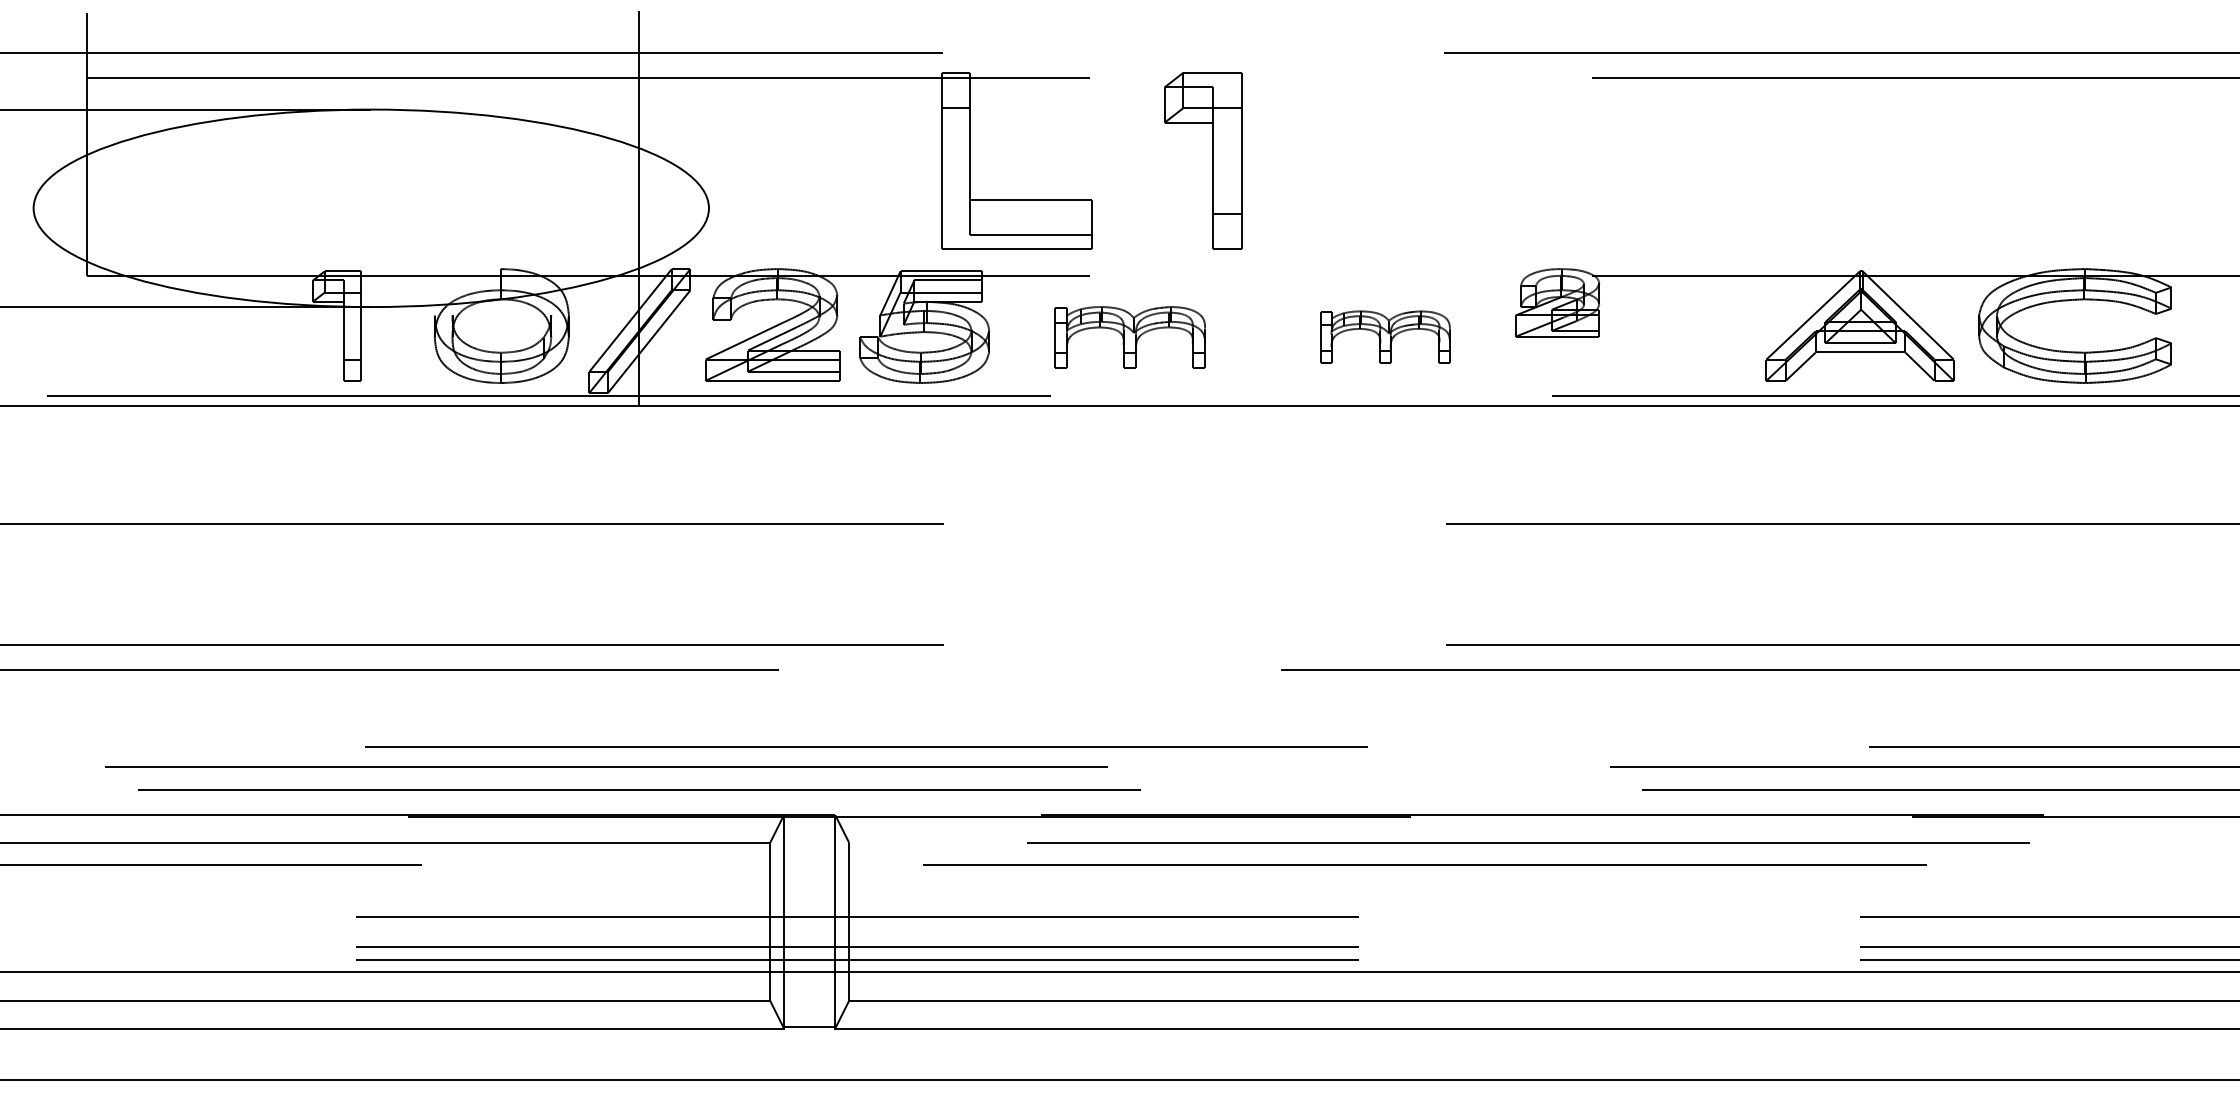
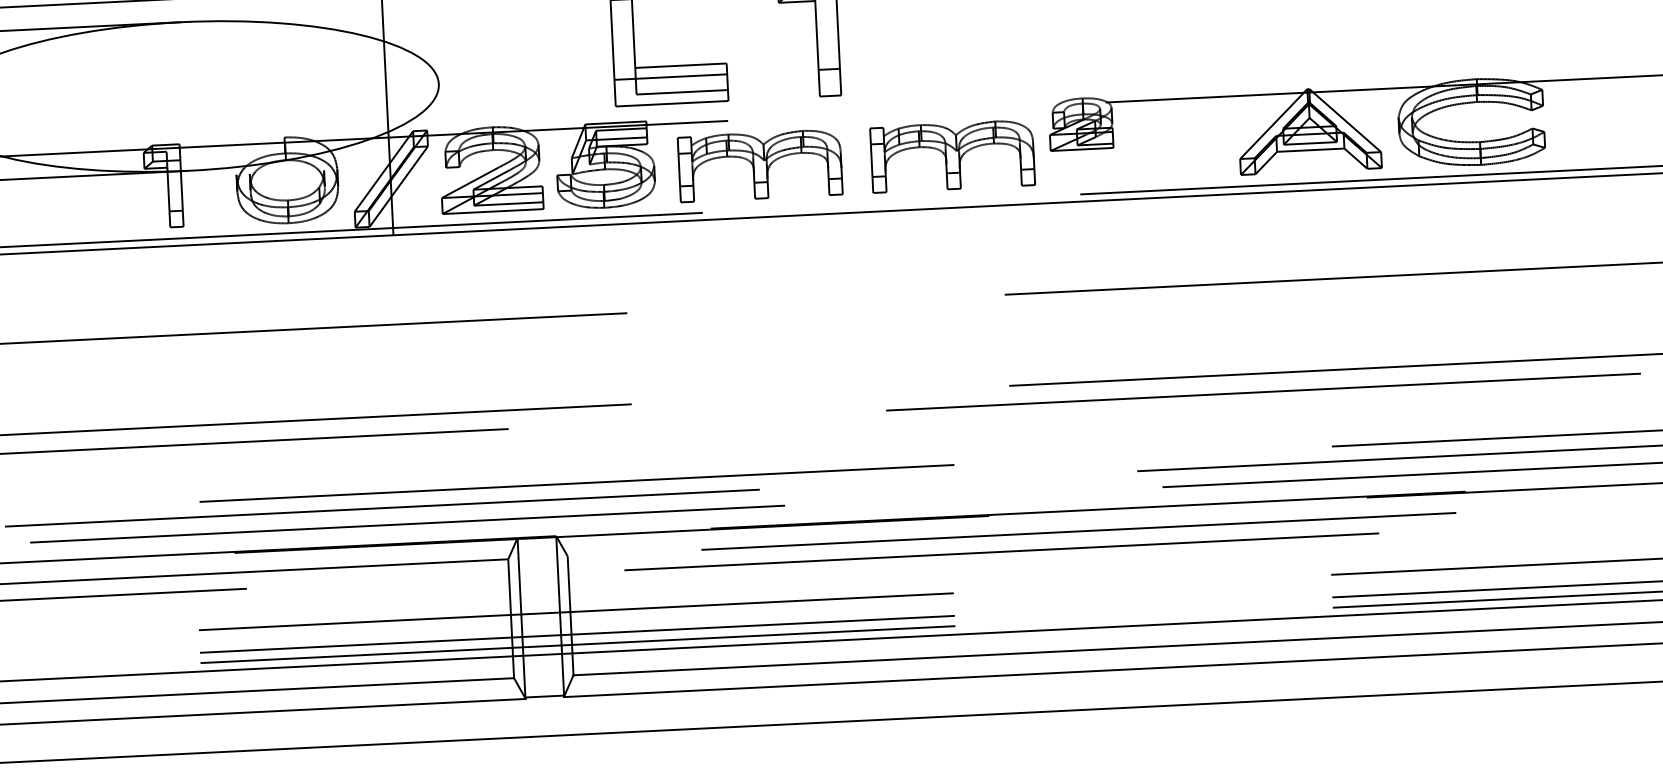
line: (1016, 214) -> (670, 77), added
part: (1129, 337) -> (760, 165), size x1.43
part: (1385, 337) -> (952, 156), size x1.67

